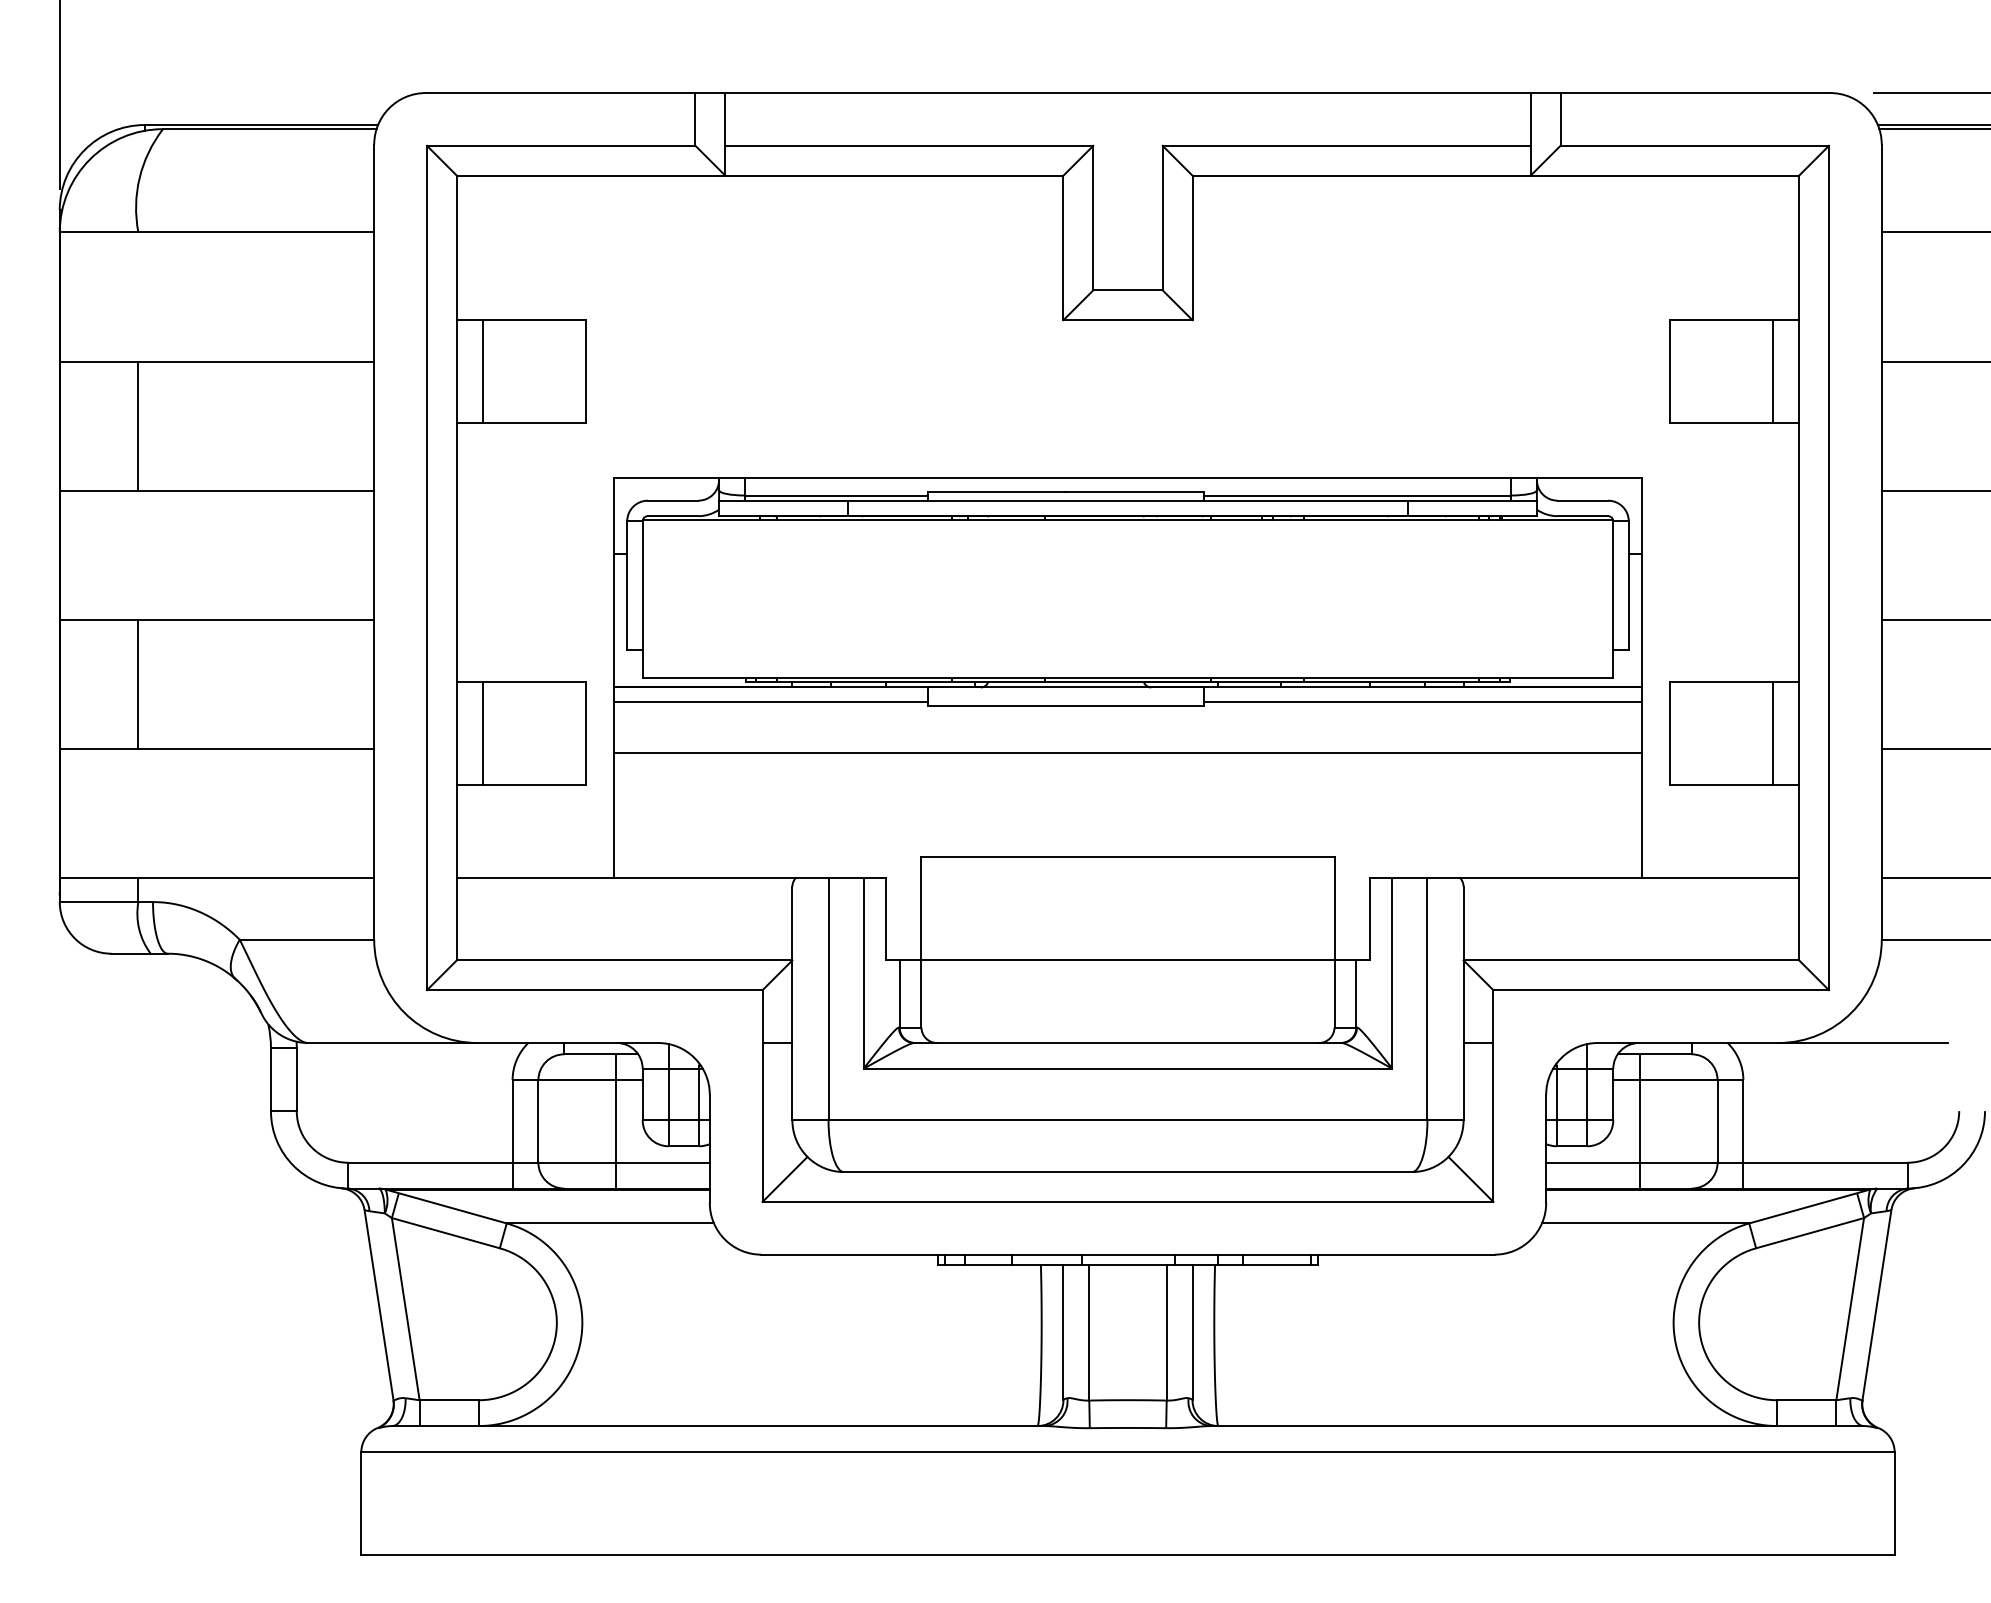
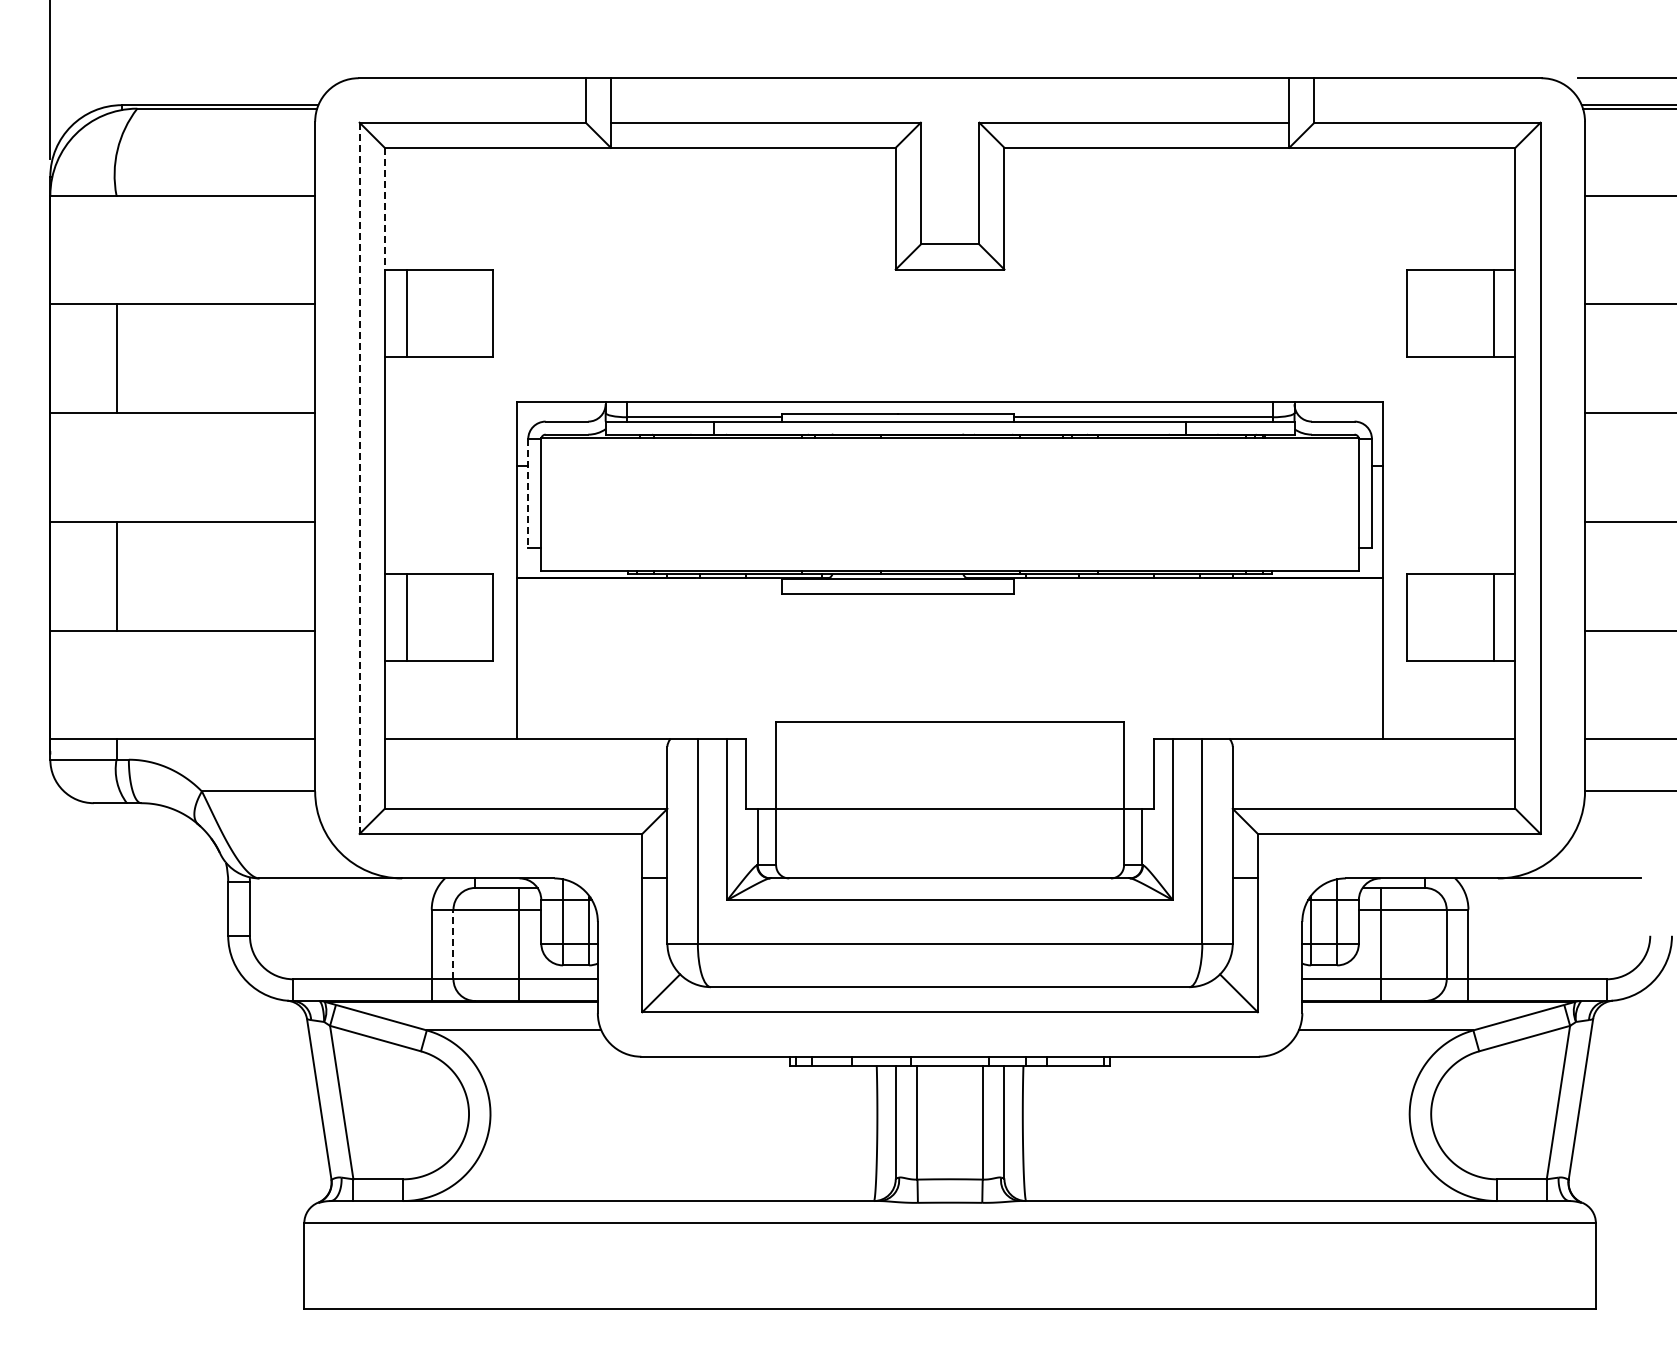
line: (456, 247) -> (384, 208), solid -> dashed
line: (426, 568) -> (359, 478), solid -> dashed
line: (627, 586) -> (528, 493), solid -> dashed
line: (771, 701) -> (649, 590), removed
line: (1421, 701) -> (1197, 590), removed
line: (1127, 753) -> (949, 634), removed
line: (538, 1121) -> (453, 944), solid -> dashed

